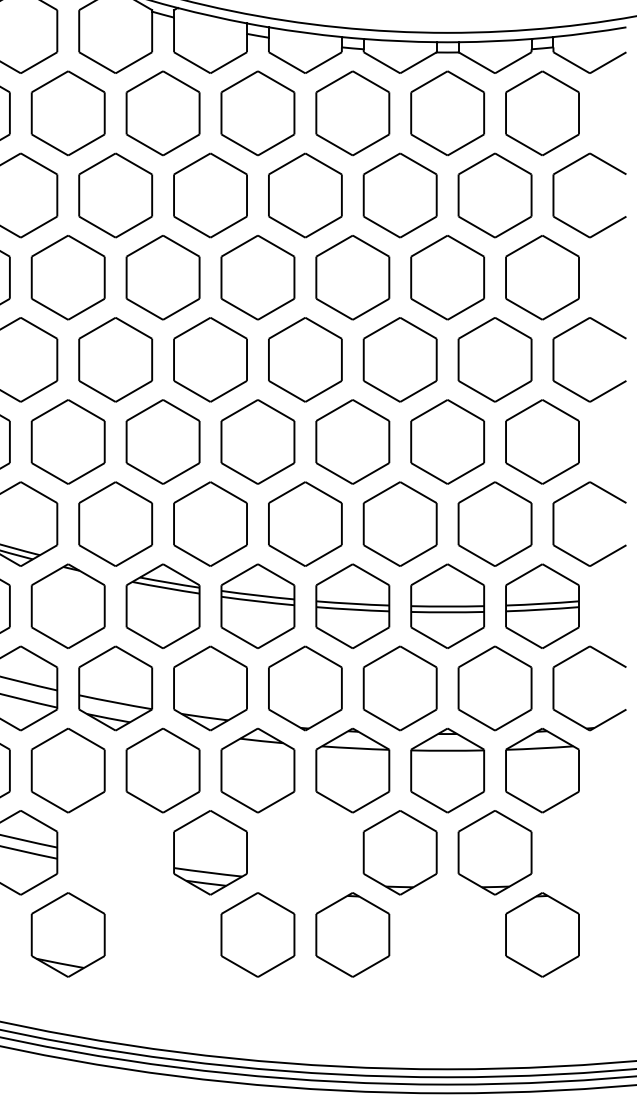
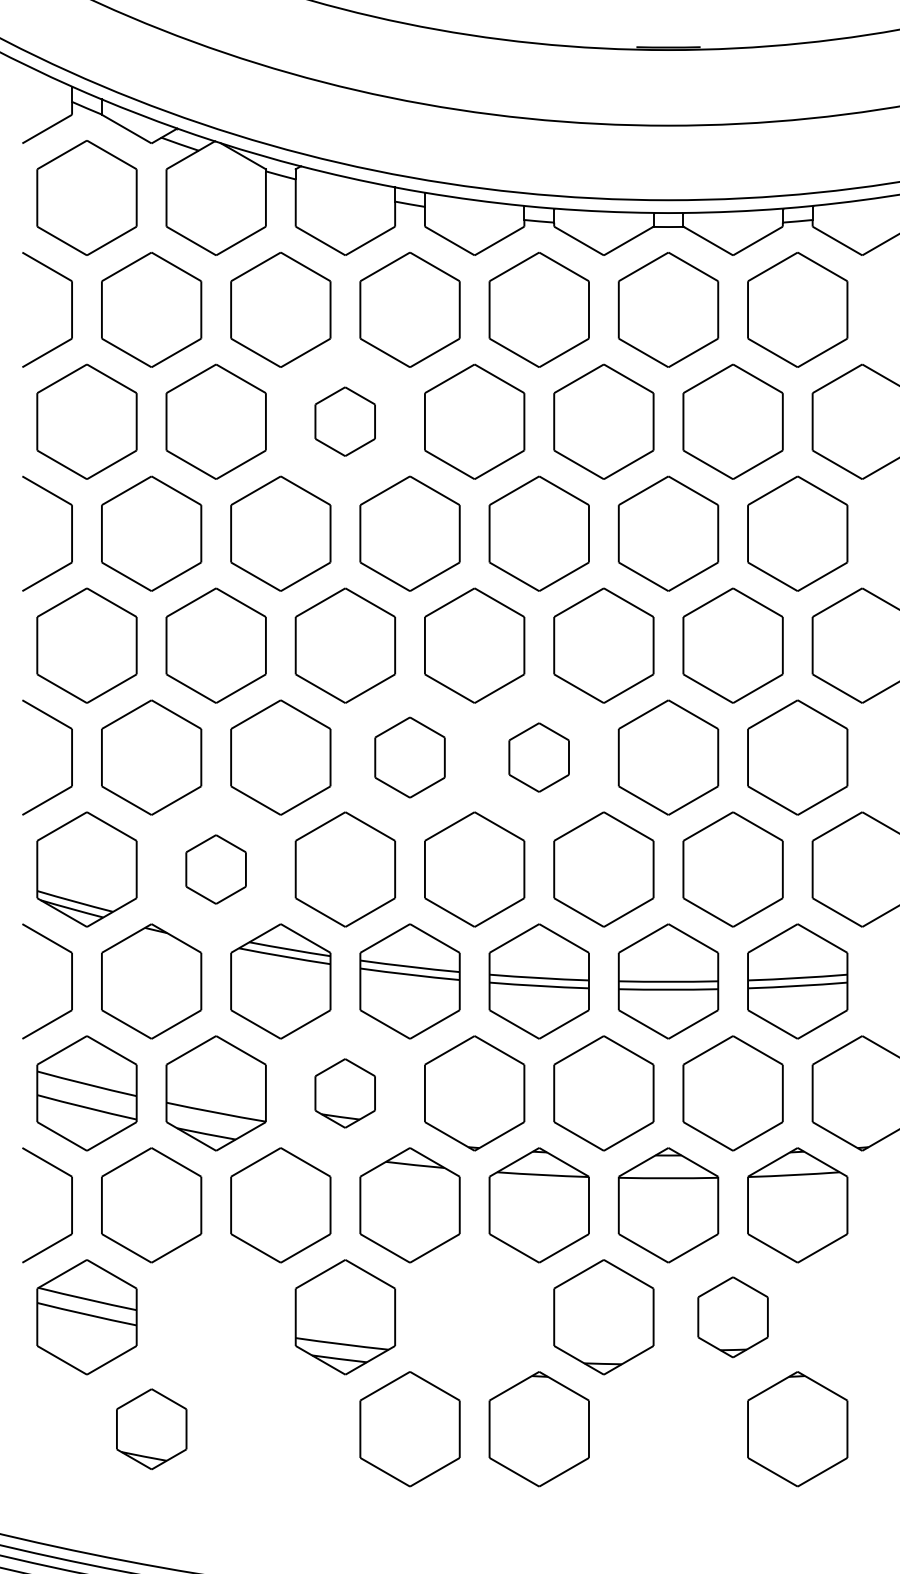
part: (209, 195) -> (344, 421), size x0.6
part: (257, 441) -> (409, 757), size x0.7
part: (352, 441) -> (538, 757), size x0.6
part: (115, 524) -> (215, 869), size x0.6
part: (209, 688) -> (344, 1093), size x0.6
part: (494, 852) -> (732, 1317), size x0.7
part: (68, 935) -> (151, 1429), size x0.7

